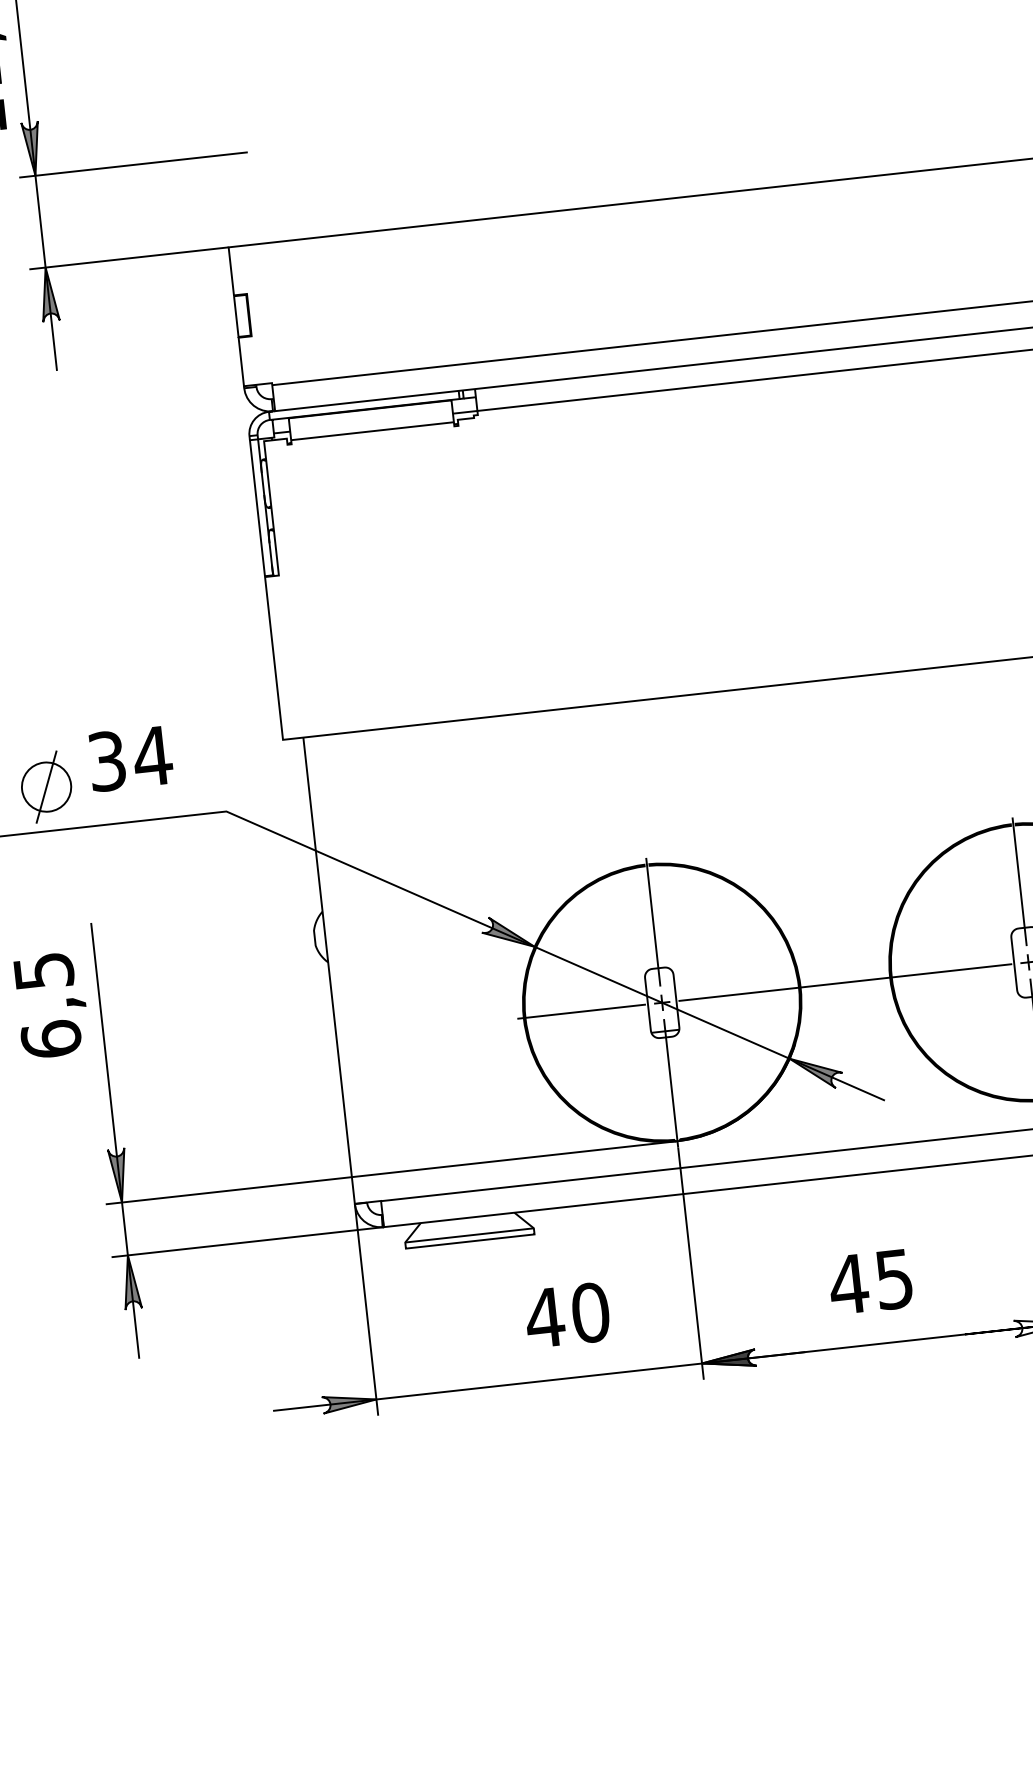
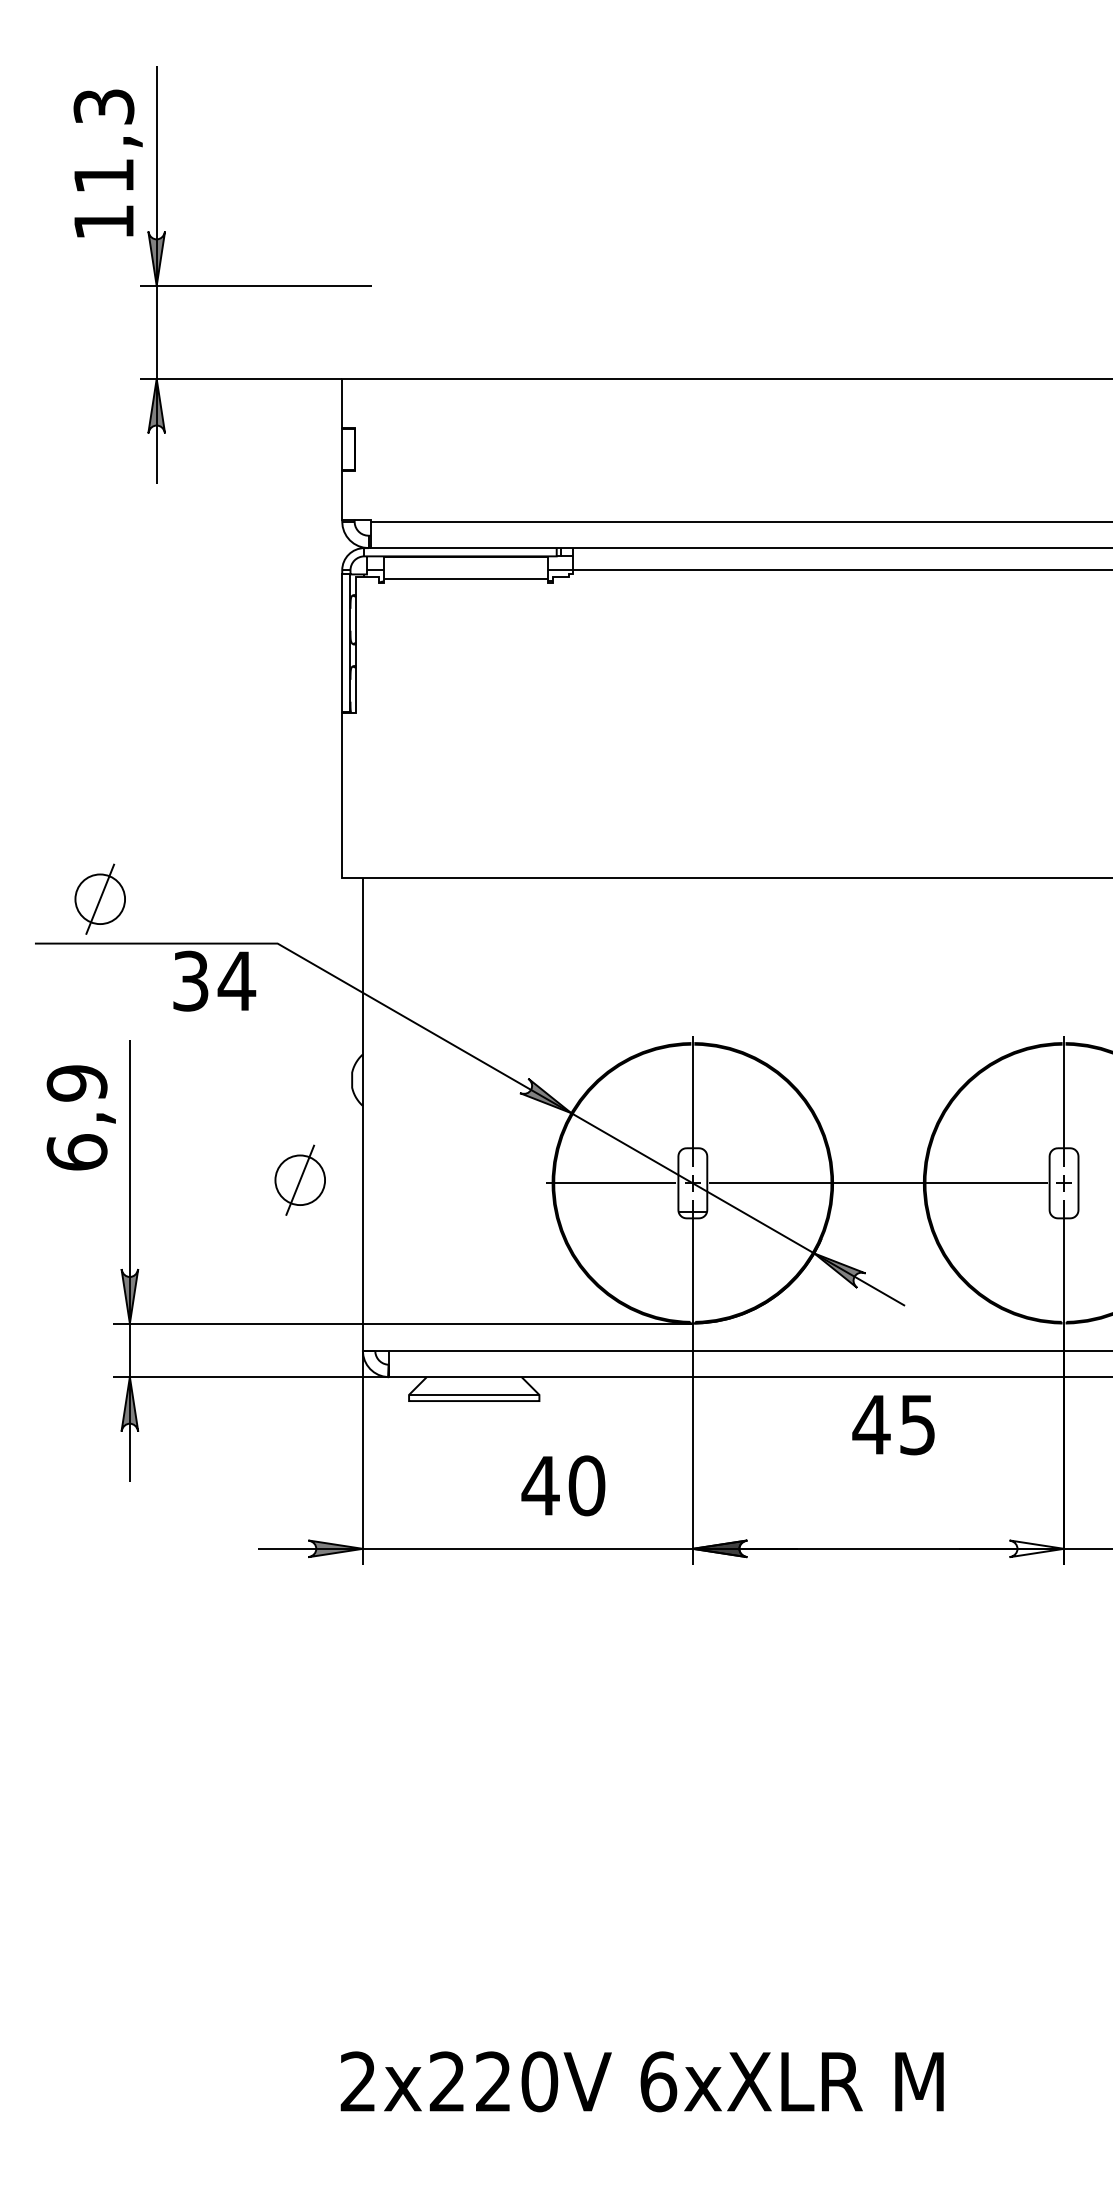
text: (130, 758) -> (214, 980), moved
text: (43, 971) -> (76, 1083), 6,5 -> 6,9
part: (273, 1041) -> (299, 1179), added
text: (870, 1282) -> (893, 1425), moved

